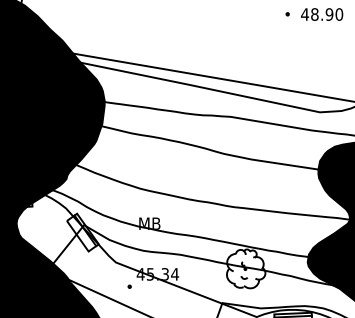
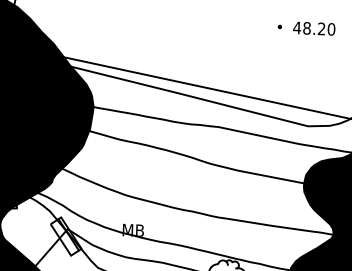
text: (329, 14) -> (321, 28), 48.90 -> 48.20

